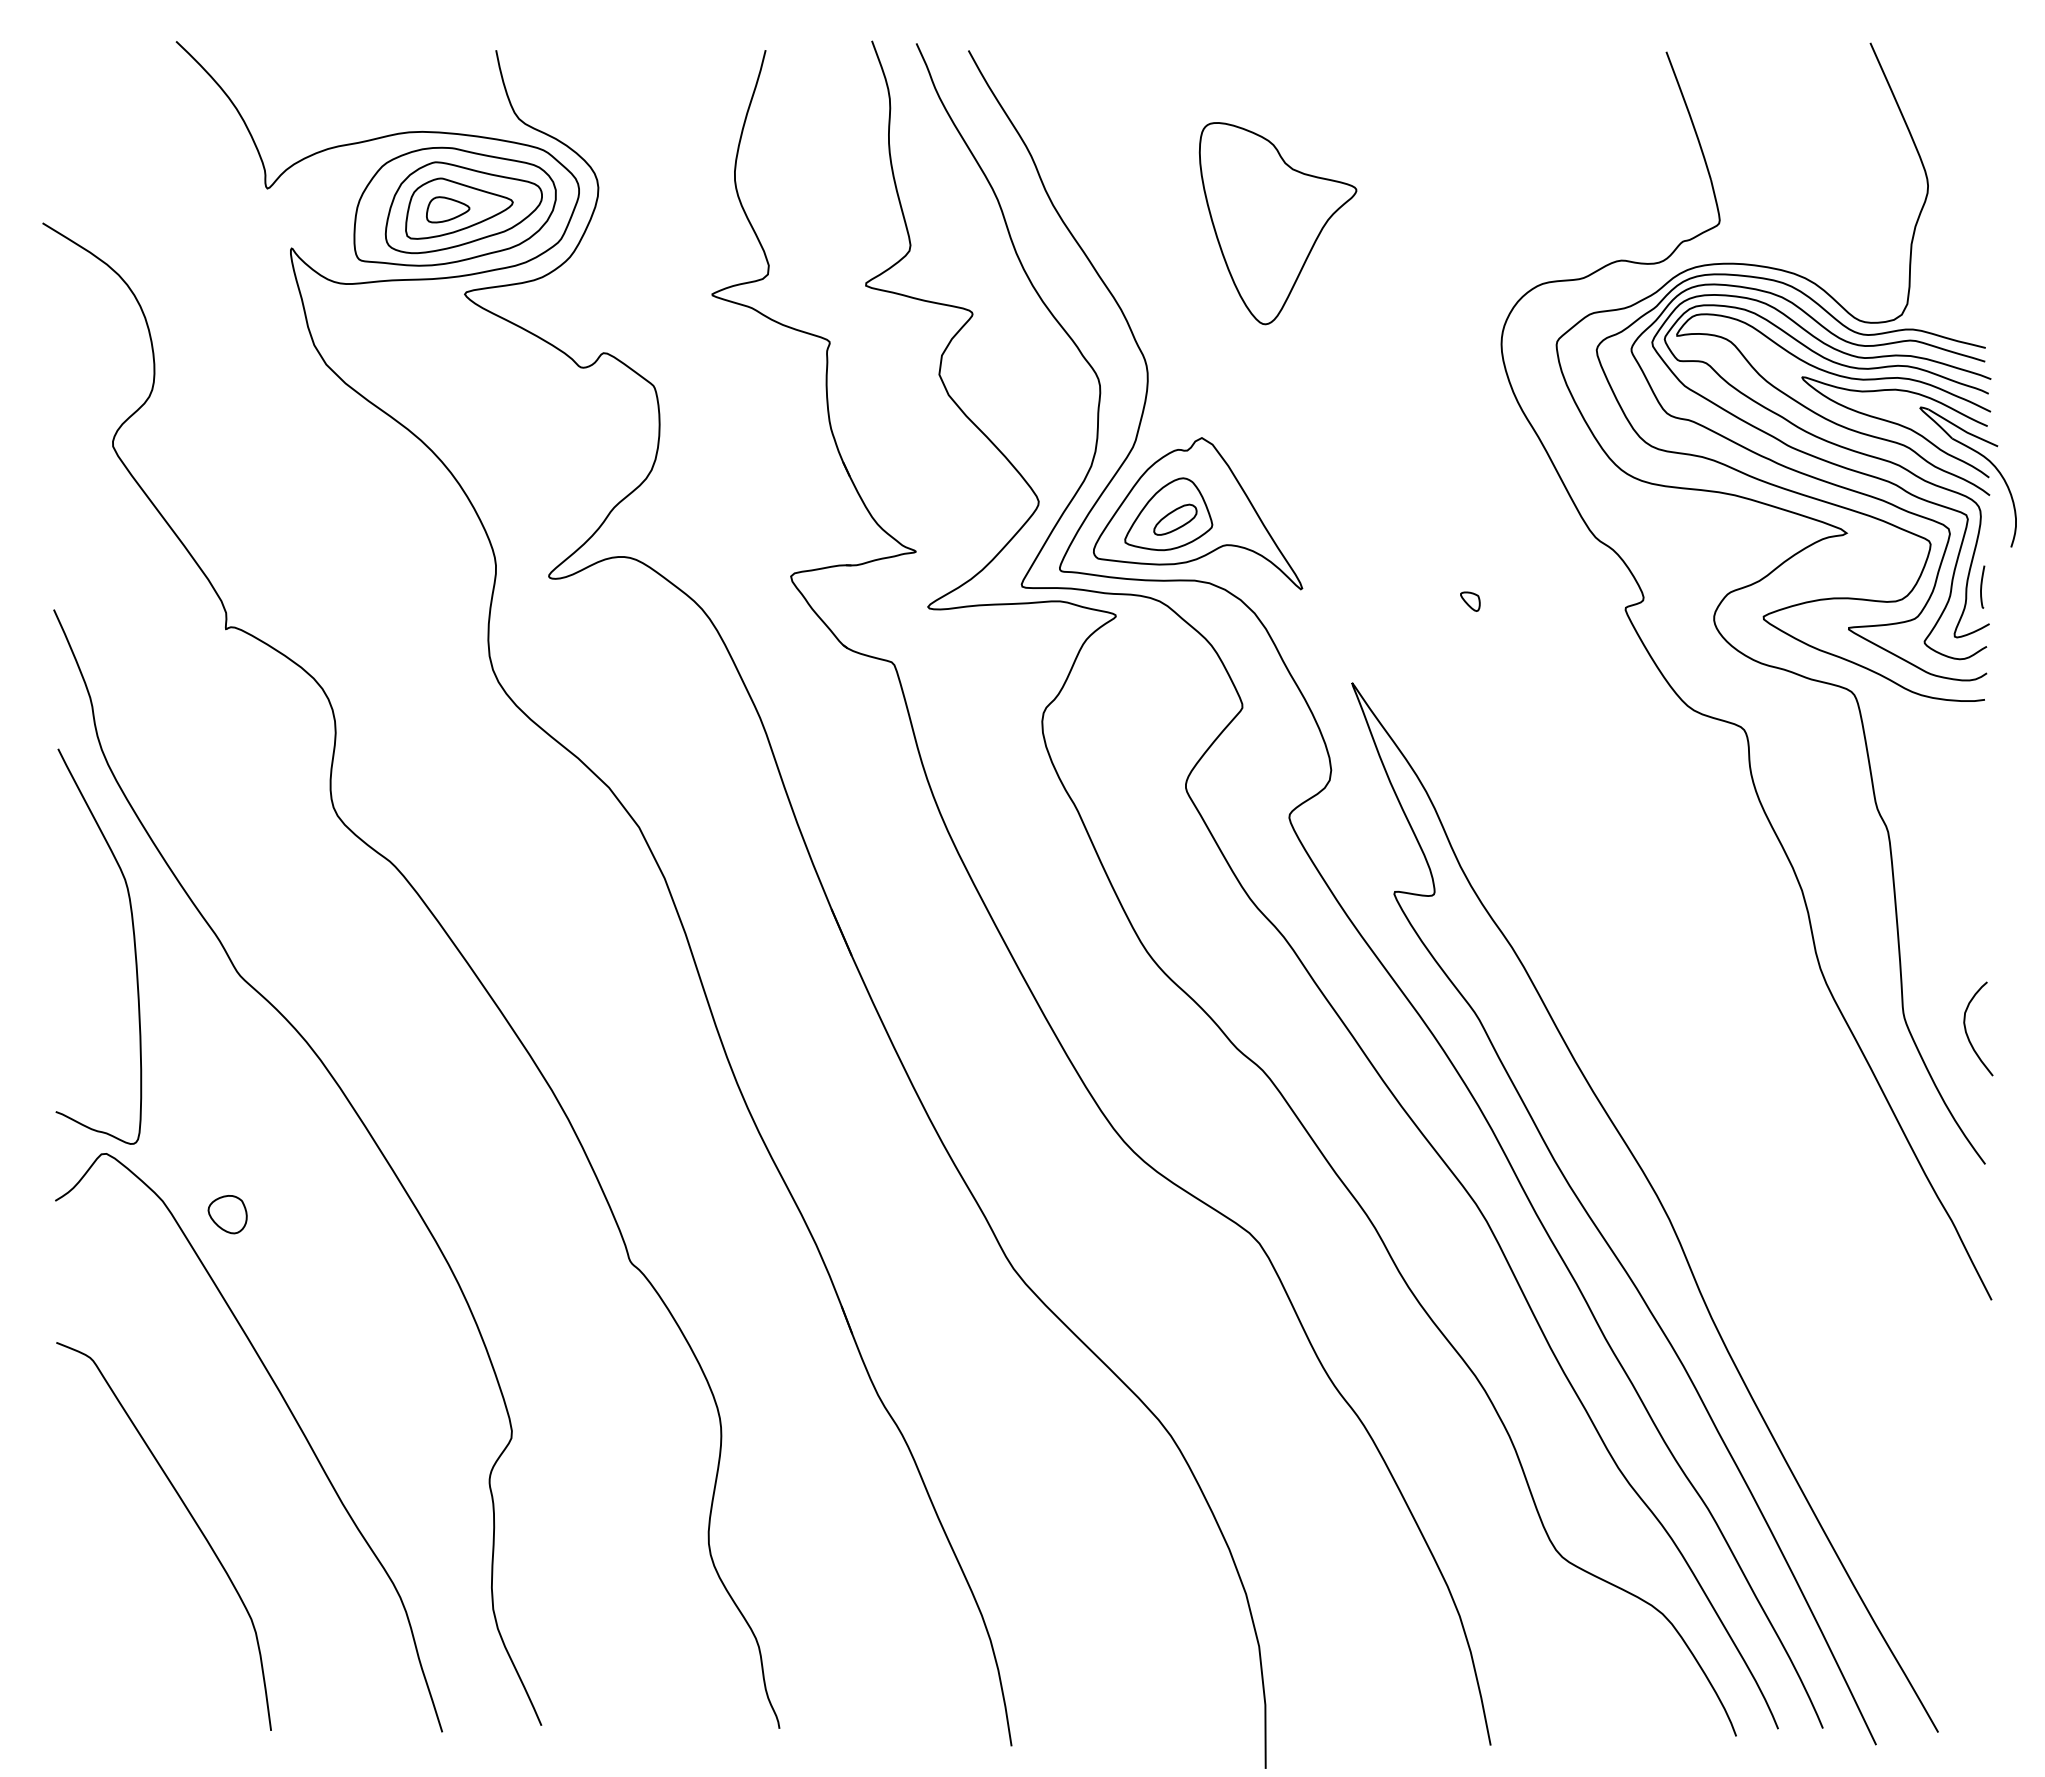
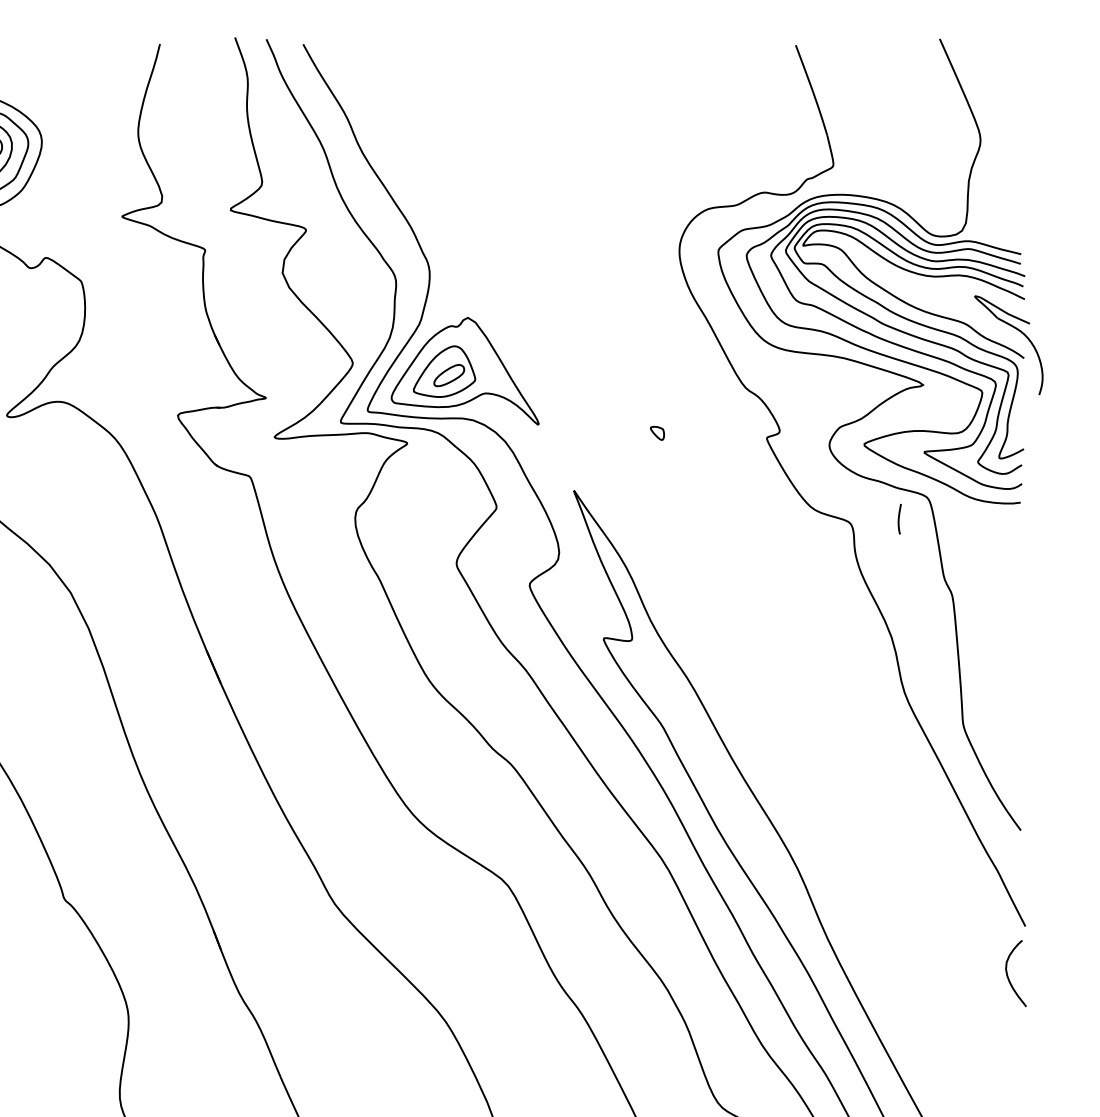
part: (1277, 223) -> (521, 166), removed
curve: (1897, 425) -> (958, 308), removed
curve: (1982, 586) -> (899, 518), moved
curve: (1967, 1032) -> (1008, 976), moved

